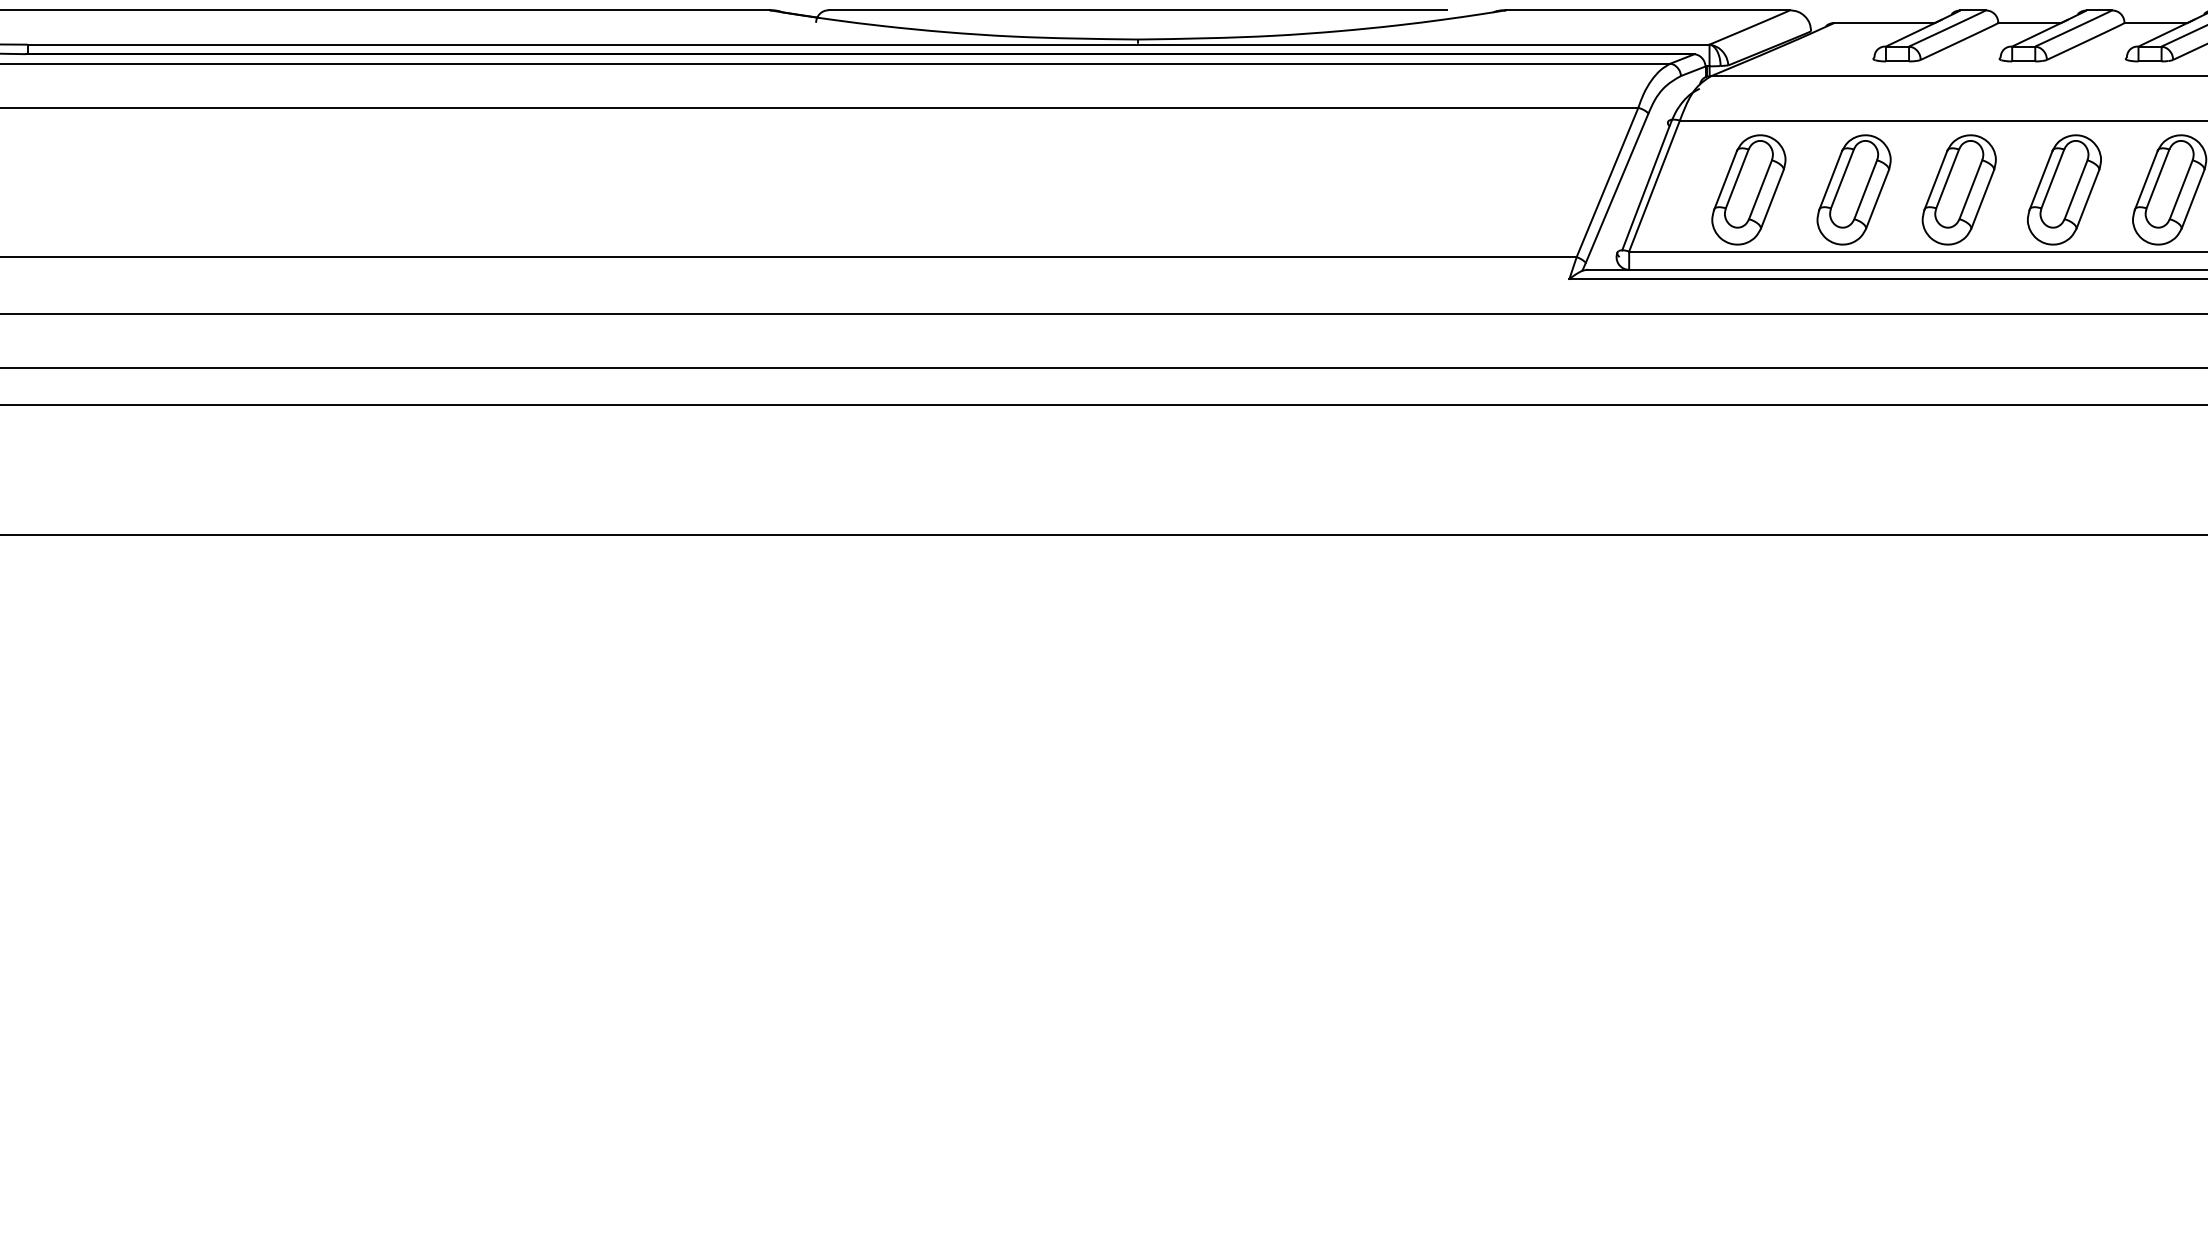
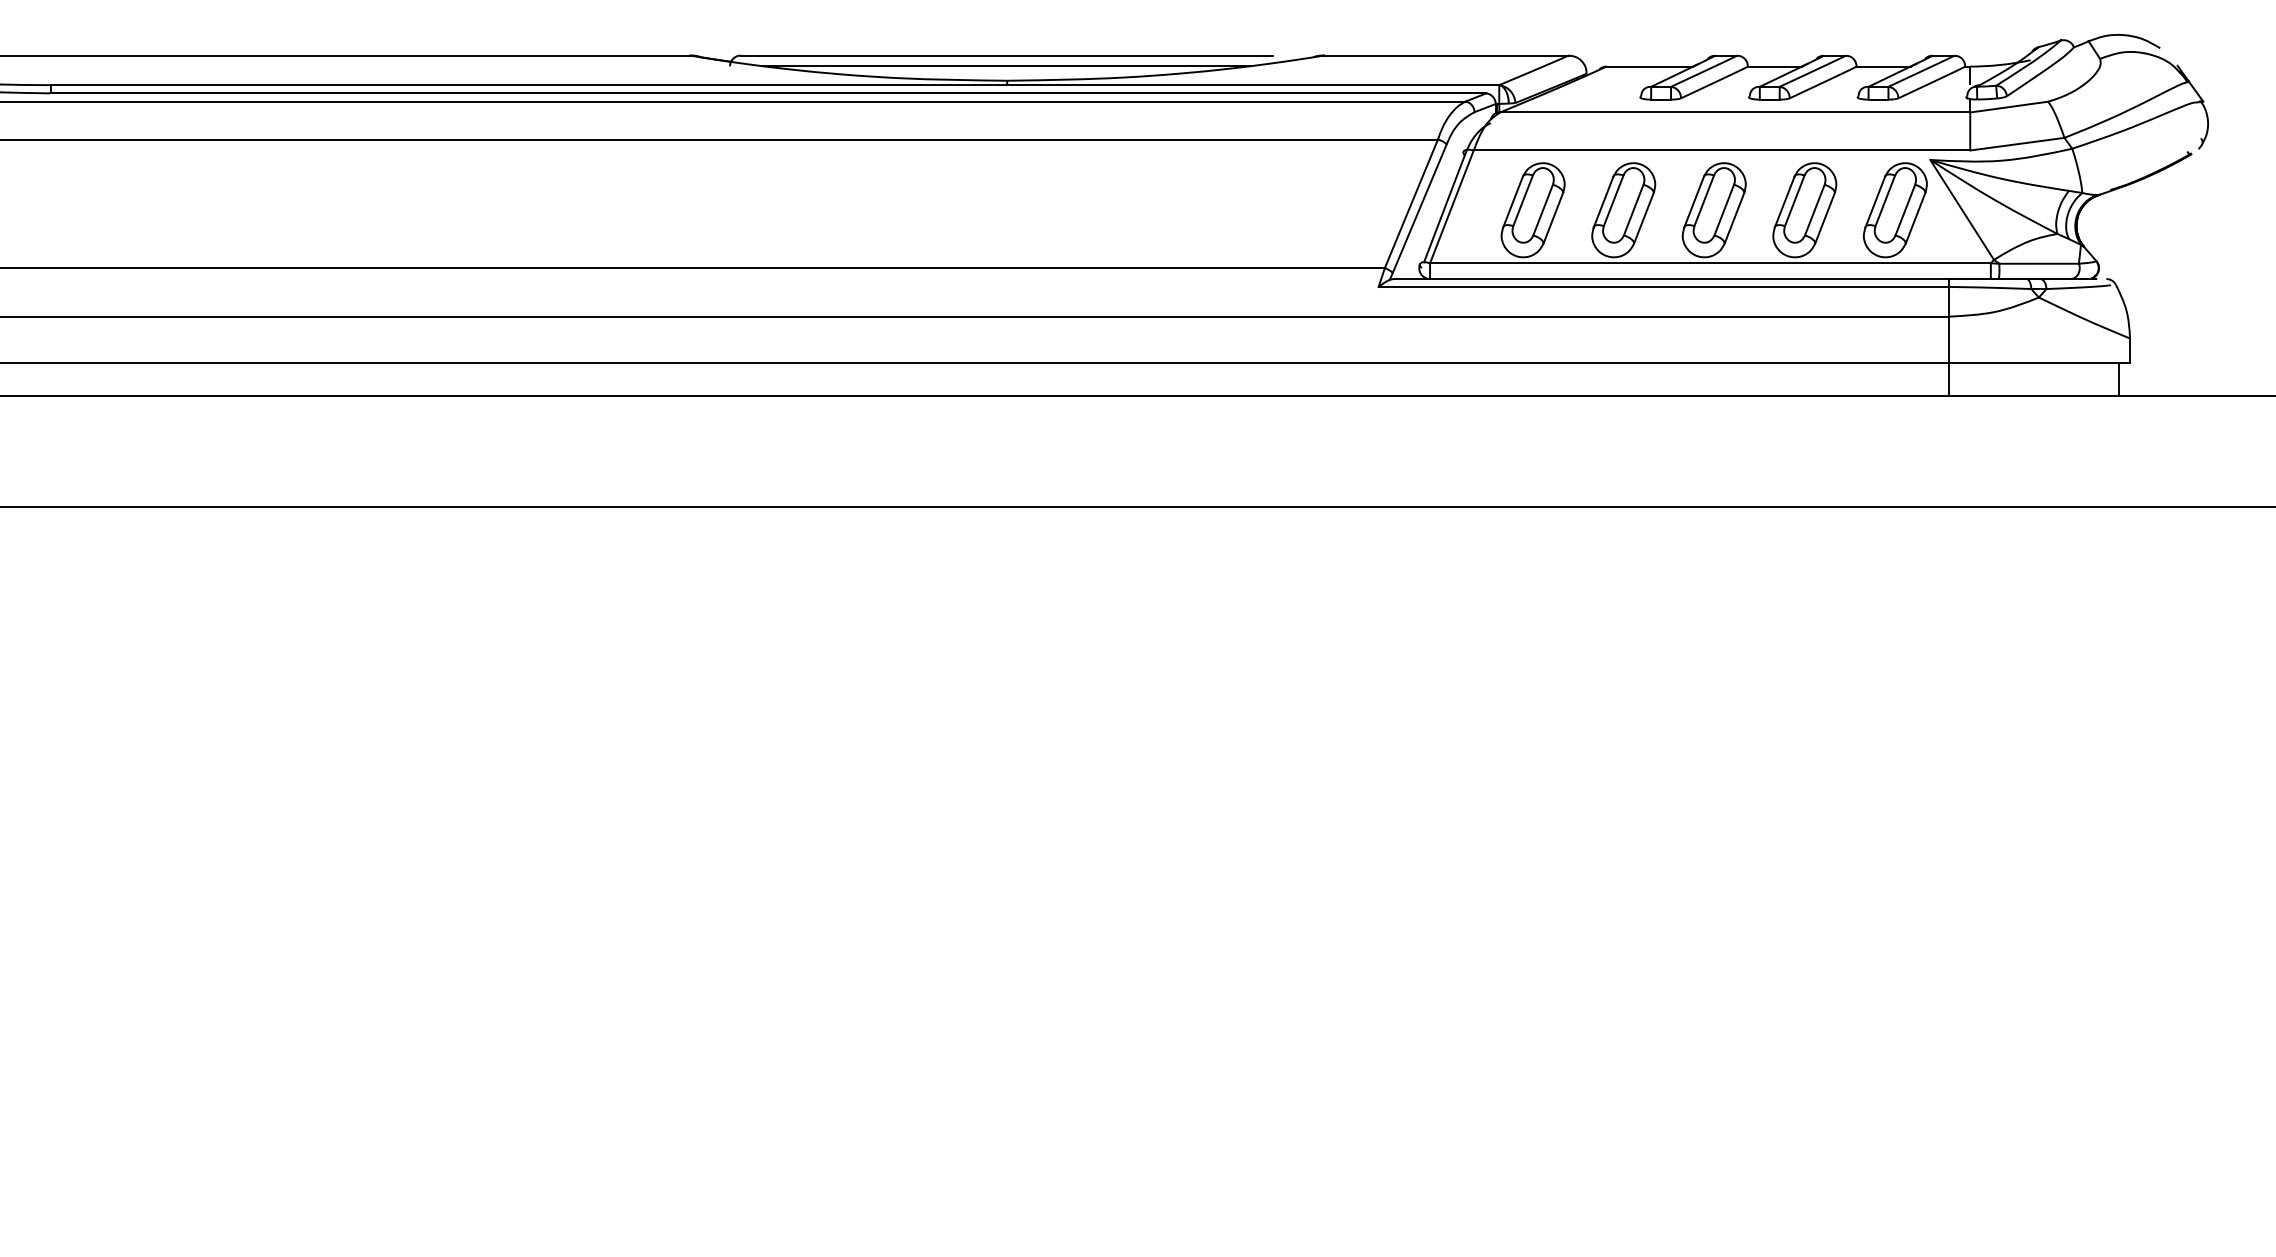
line: (1138, 22) -> (1007, 66), added

